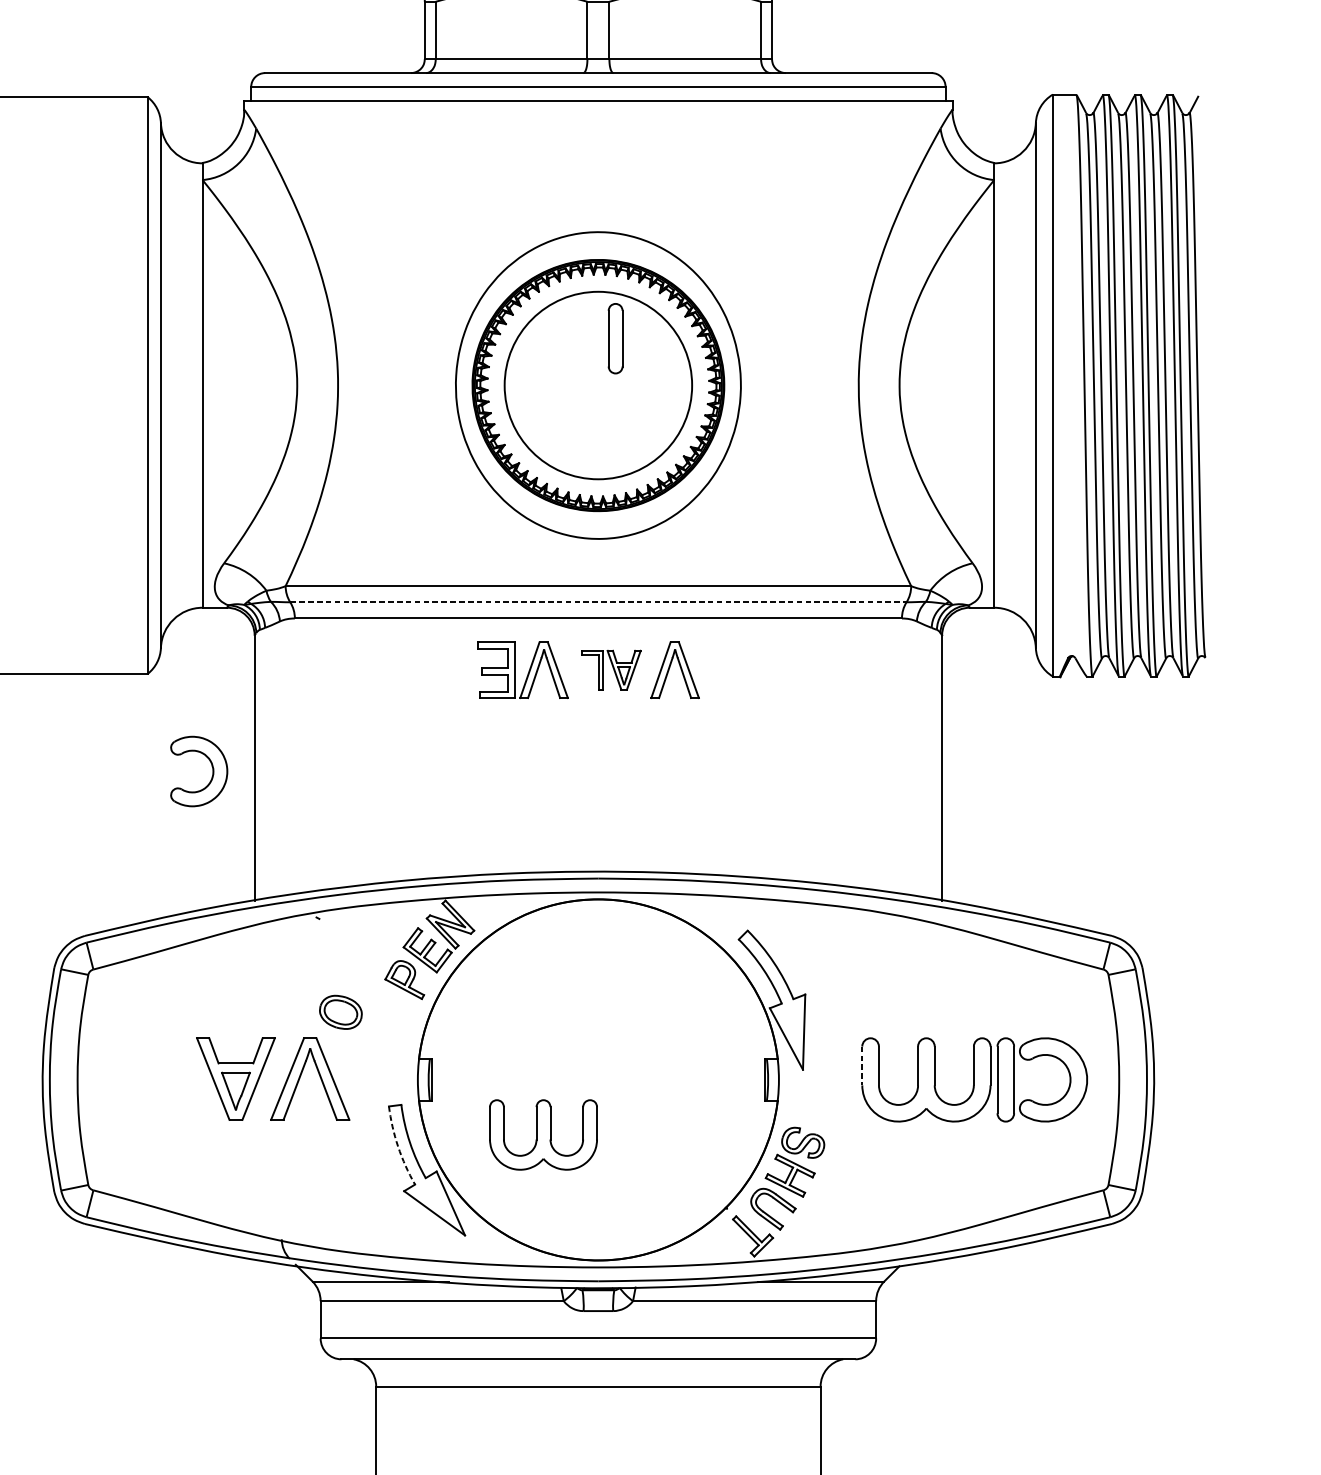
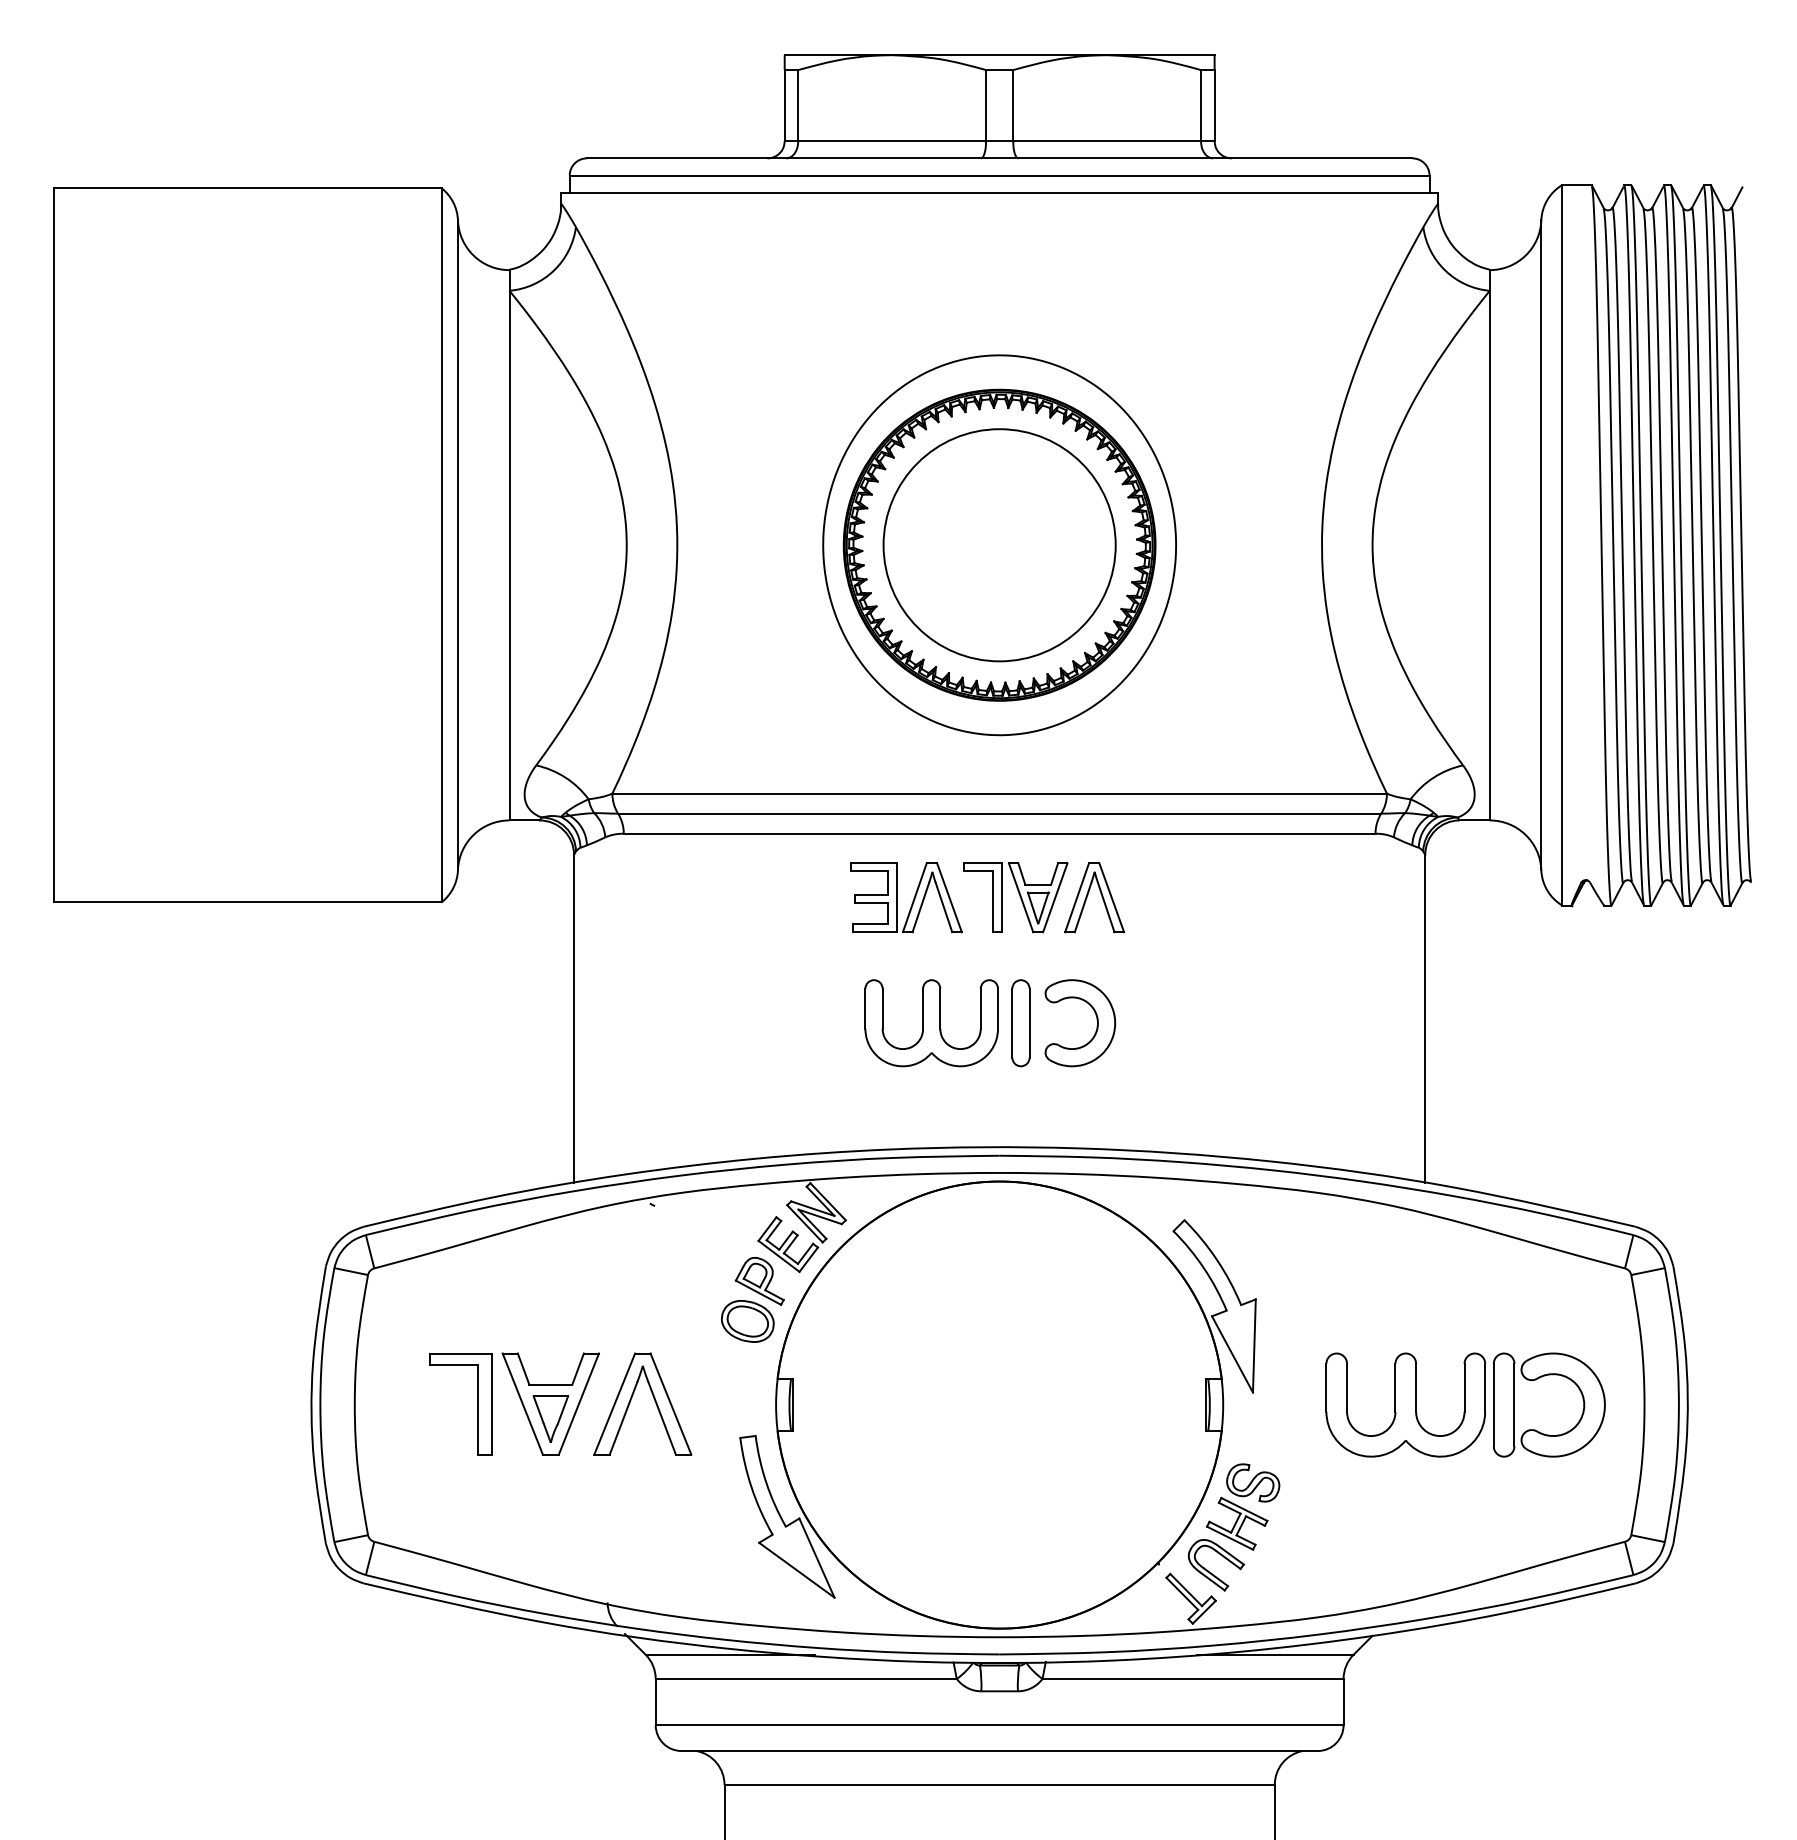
part: (615, 338) -> (1020, 1023), moved
line: (598, 602) -> (999, 813), dashed -> solid
part: (611, 670) -> (1015, 897), size x1.43
part: (212, 769) -> (1096, 1020), moved
part: (340, 1012) -> (747, 1321), moved
line: (862, 1066) -> (1326, 1388), dashed -> solid
part: (176, 1079) -> (477, 1404), added
part: (543, 1135) -> (931, 1023), moved
arc: (398, 1146) -> (751, 1487), dashed -> solid

